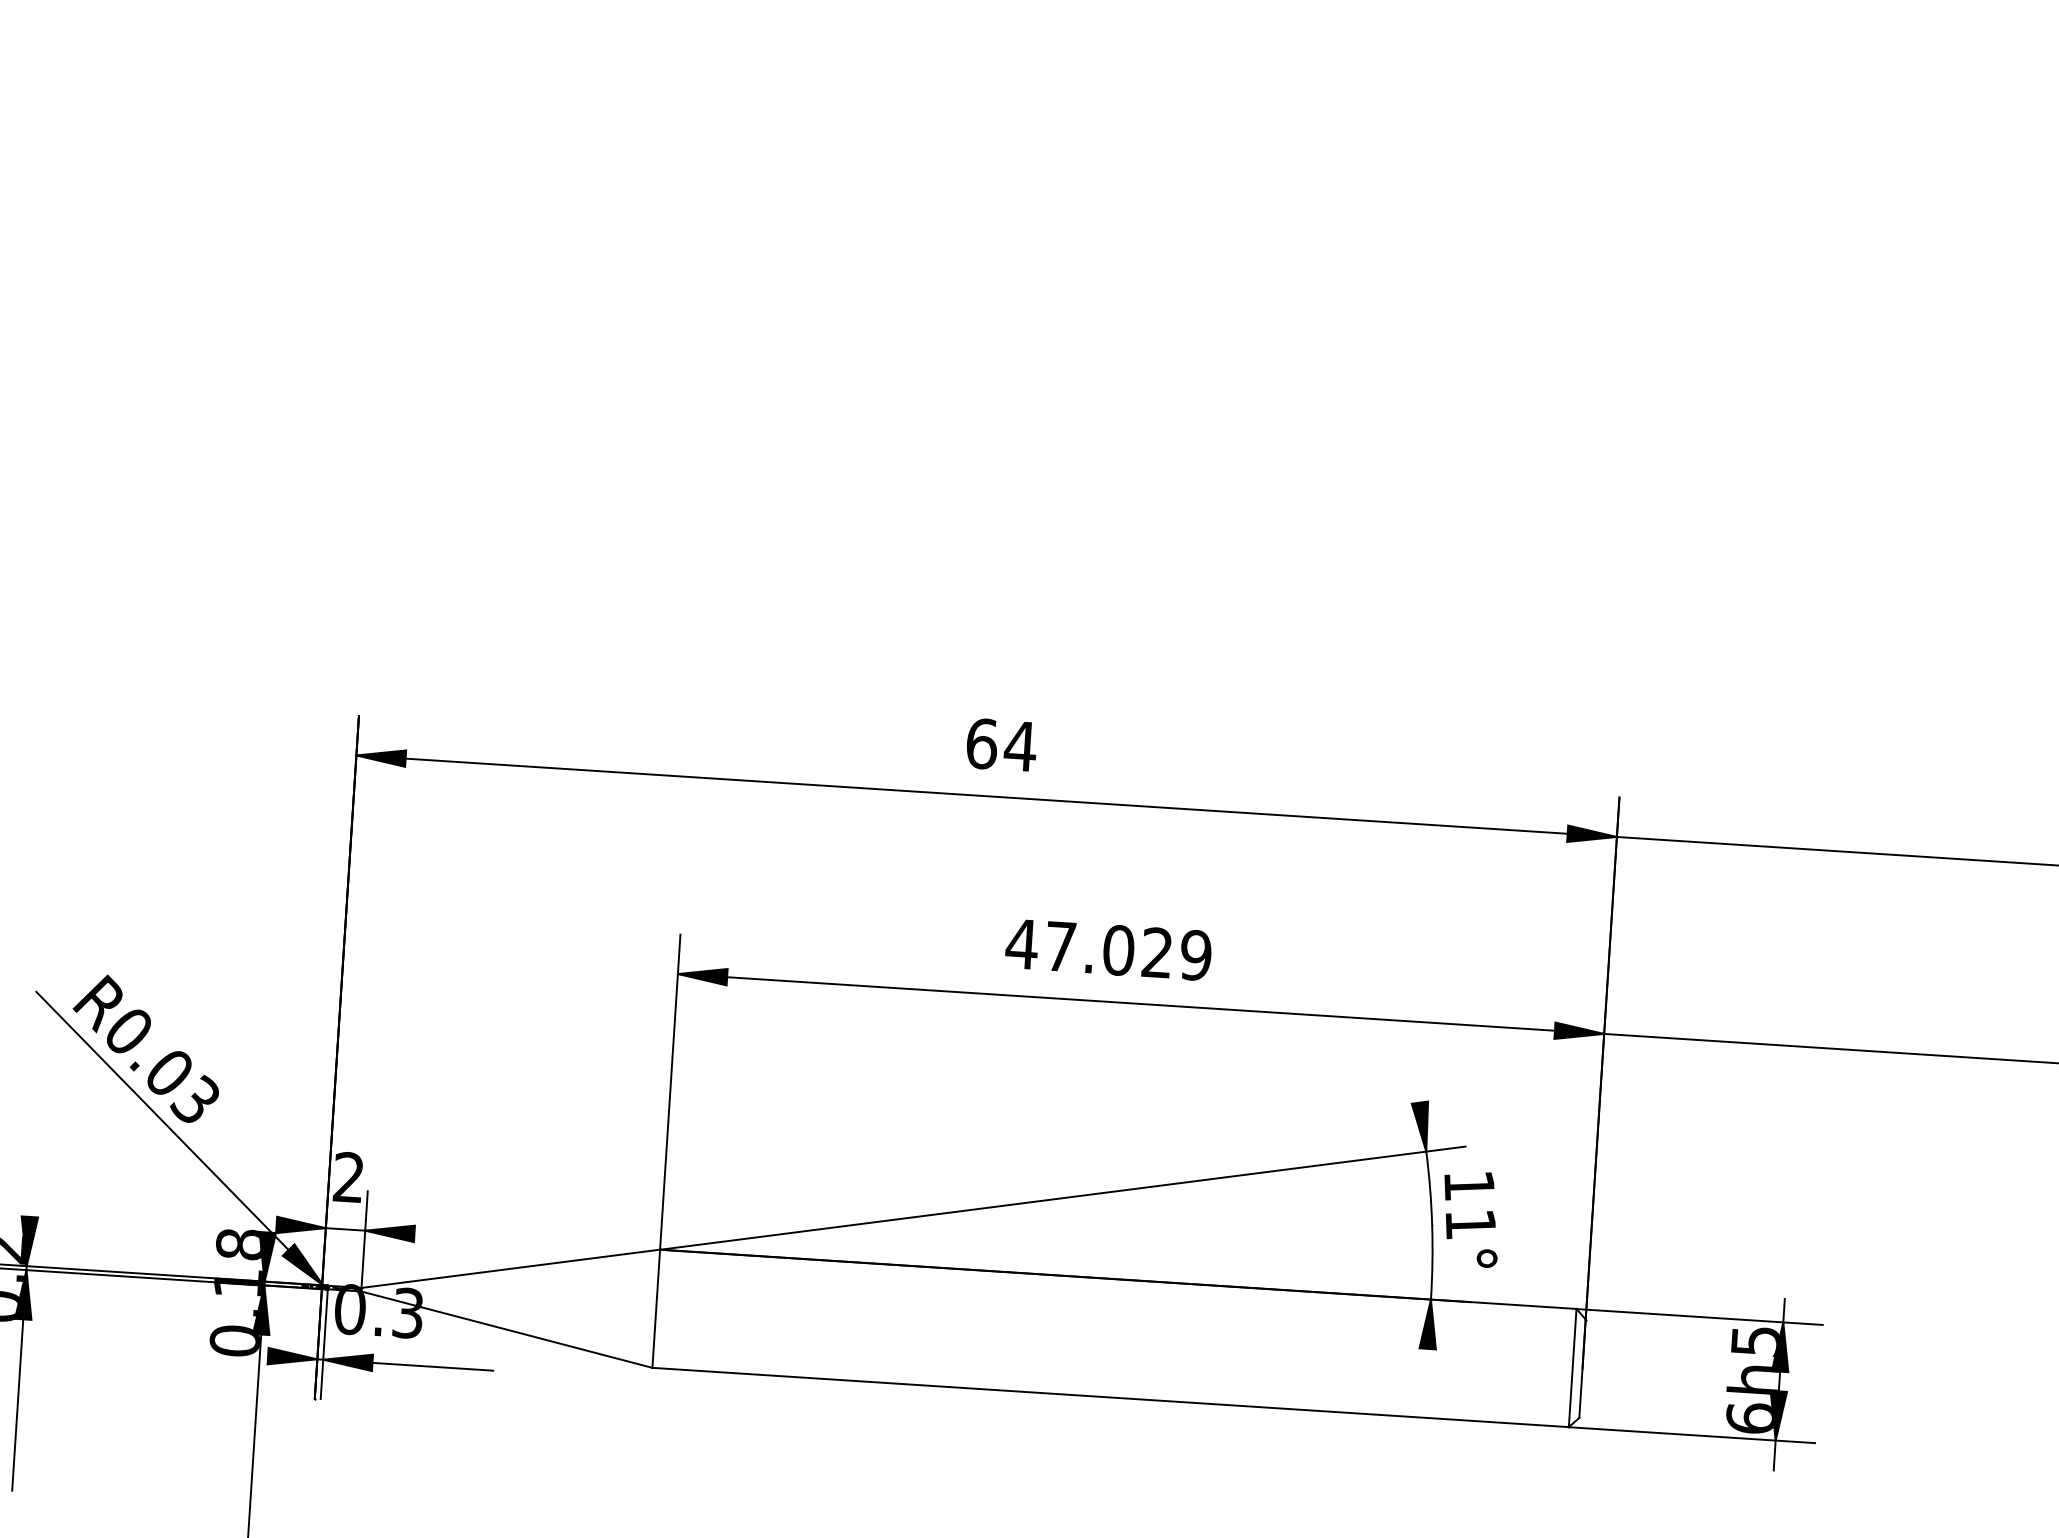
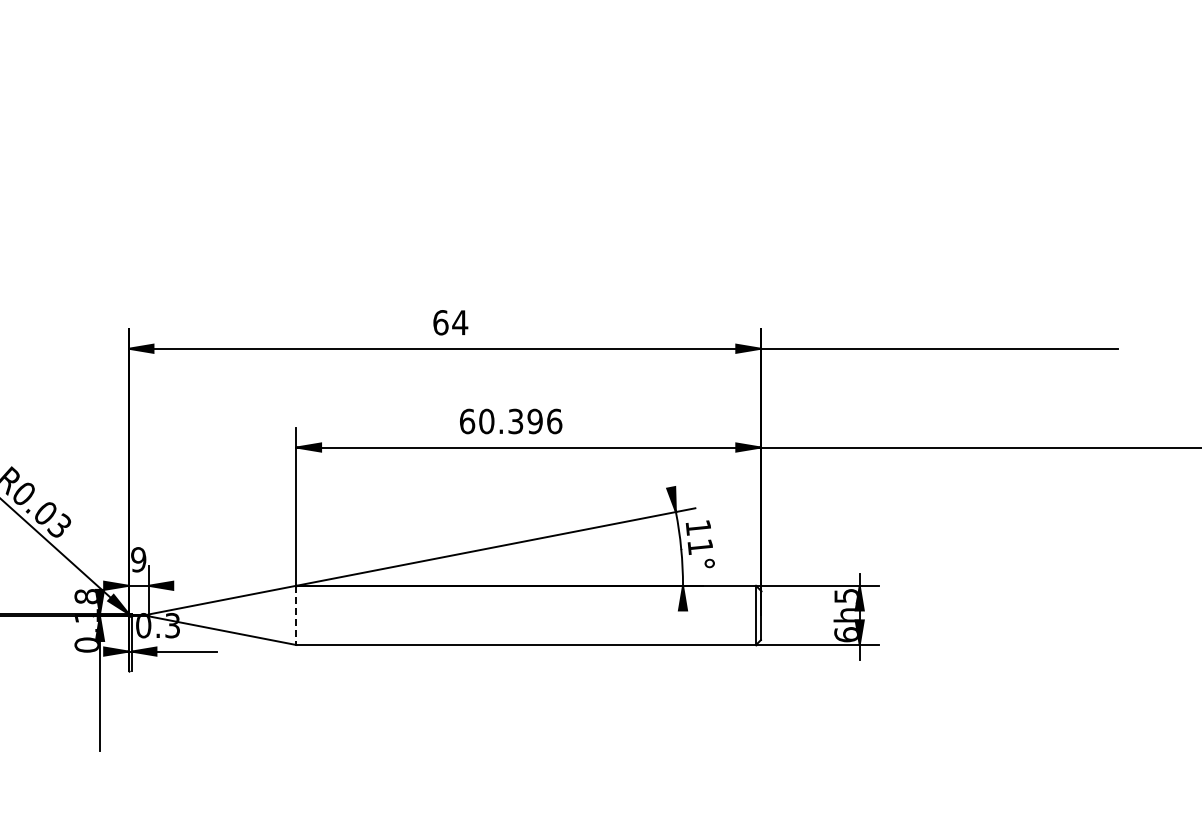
text: (1108, 949) -> (510, 421), 47.029 -> 60.396
text: (348, 1176) -> (138, 559), 2 -> 9
line: (656, 1308) -> (296, 615), solid -> dashed

